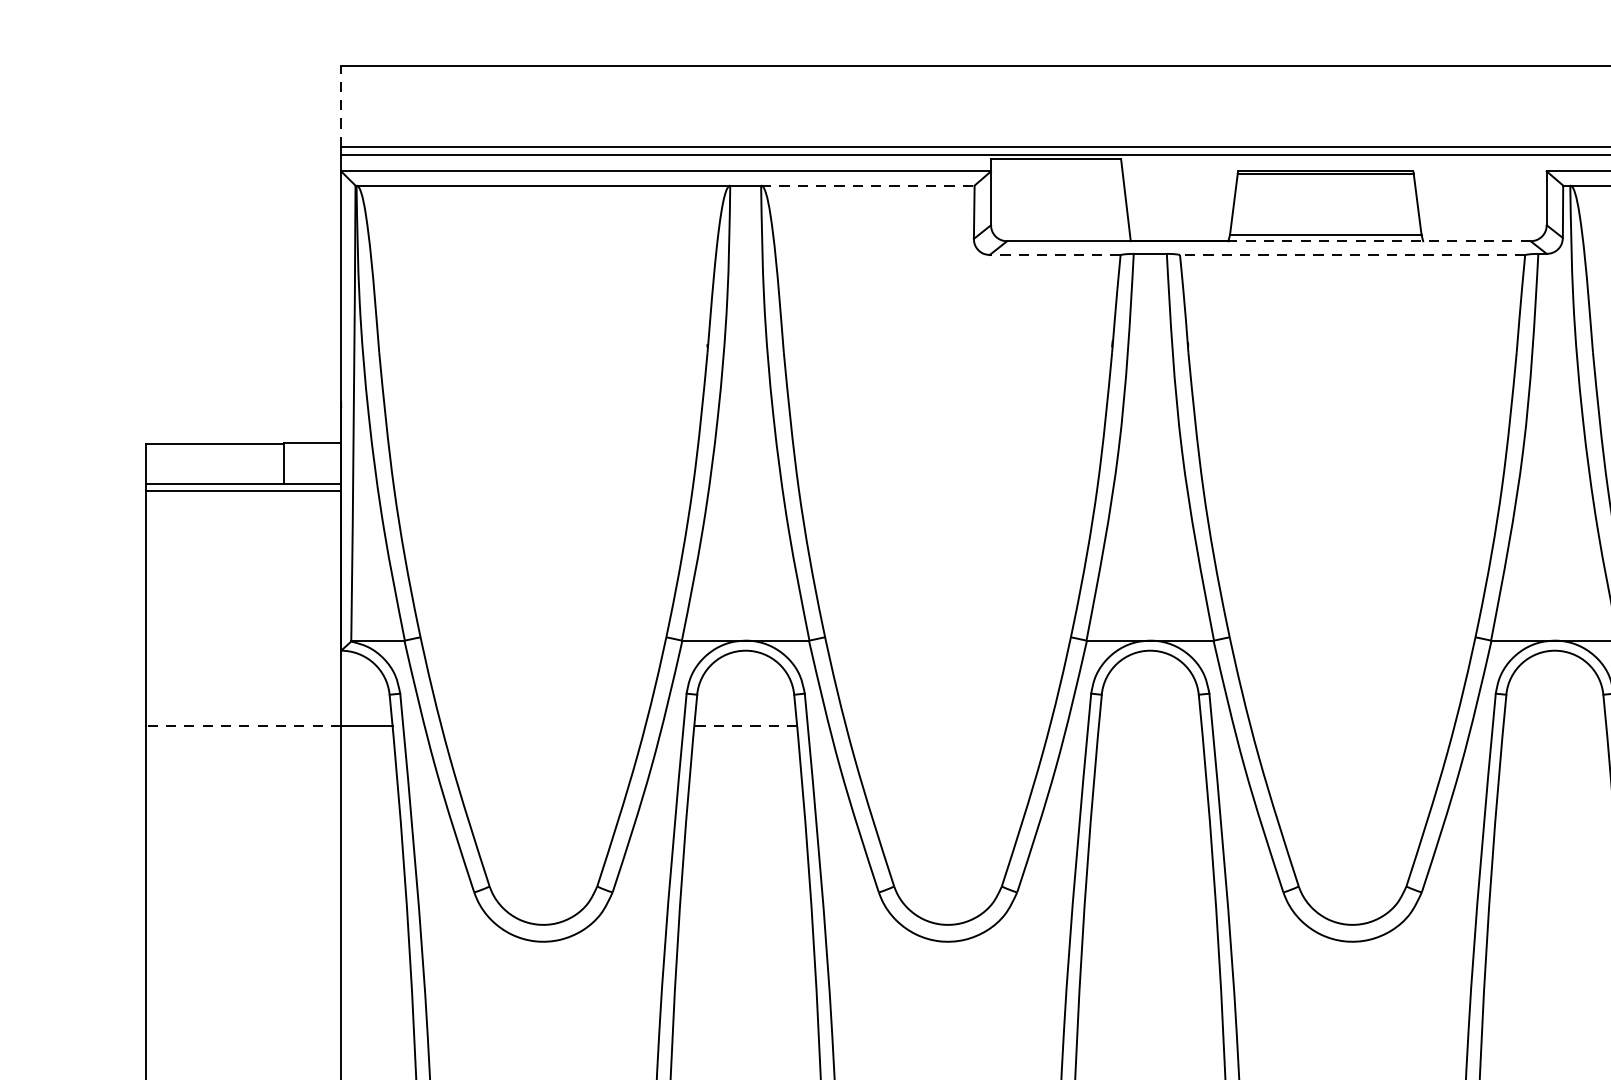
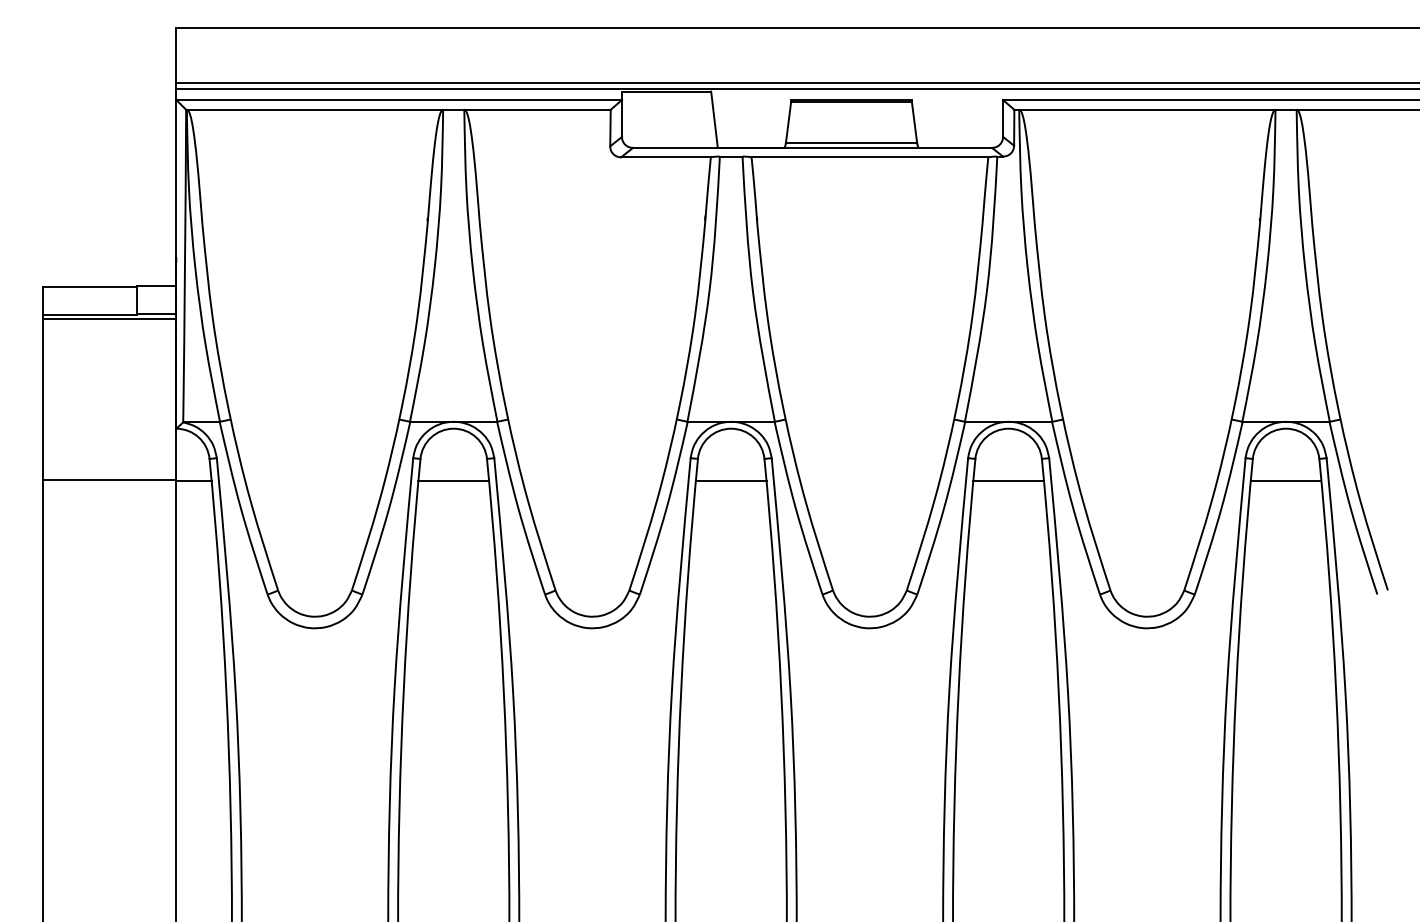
line: (341, 106) -> (176, 55), dashed -> solid
line: (869, 185) -> (538, 109), dashed -> solid
line: (1379, 240) -> (888, 147), dashed -> solid
line: (1054, 255) -> (665, 157), dashed -> solid
line: (1351, 255) -> (869, 157), dashed -> solid
line: (243, 726) -> (109, 480), dashed -> solid
line: (745, 726) -> (453, 480), dashed -> solid
line: (1149, 726) -> (730, 480), added
line: (1554, 726) -> (1008, 480), added

